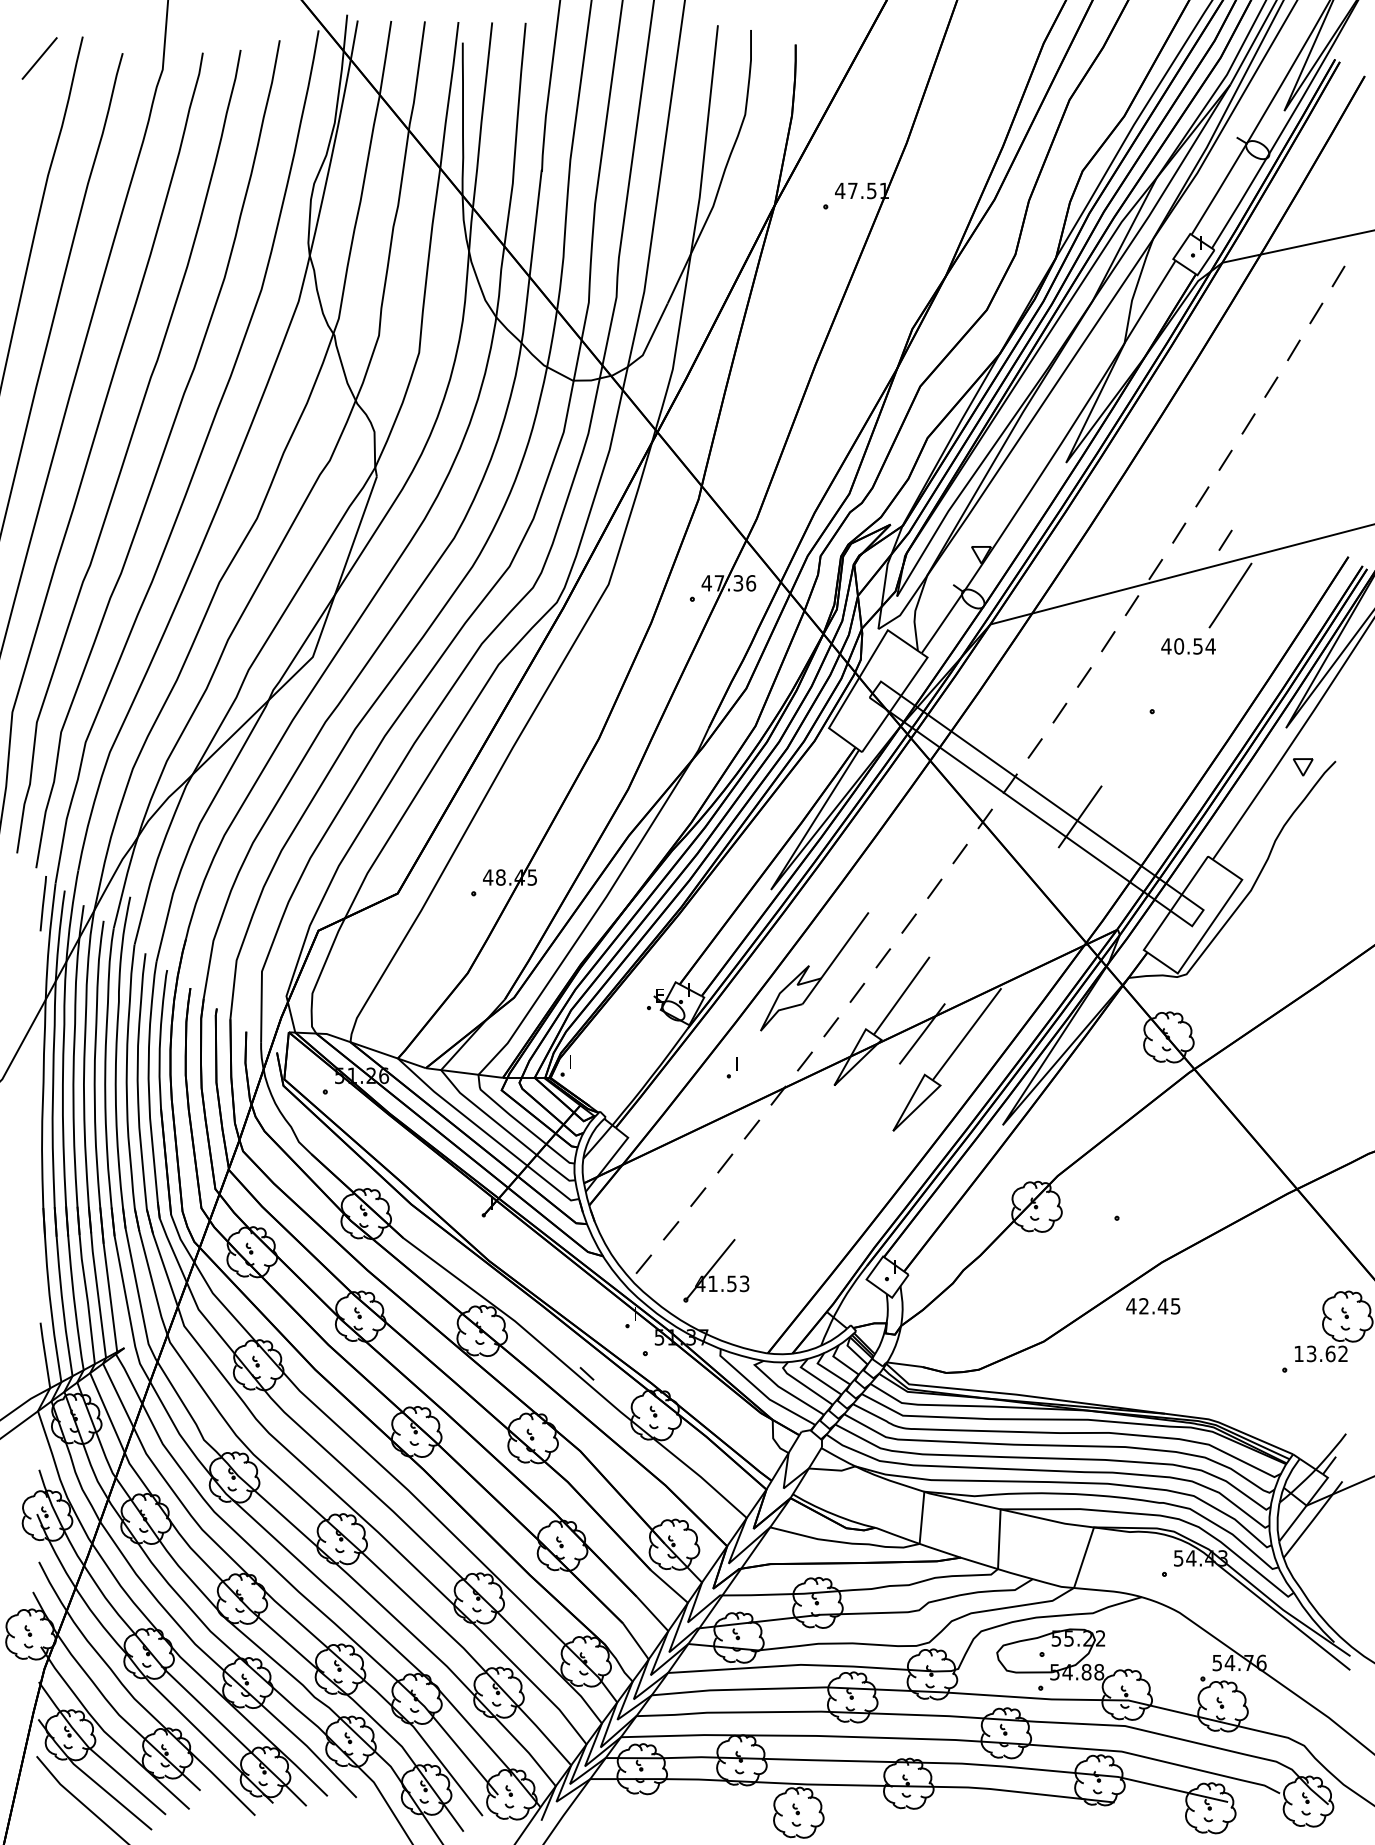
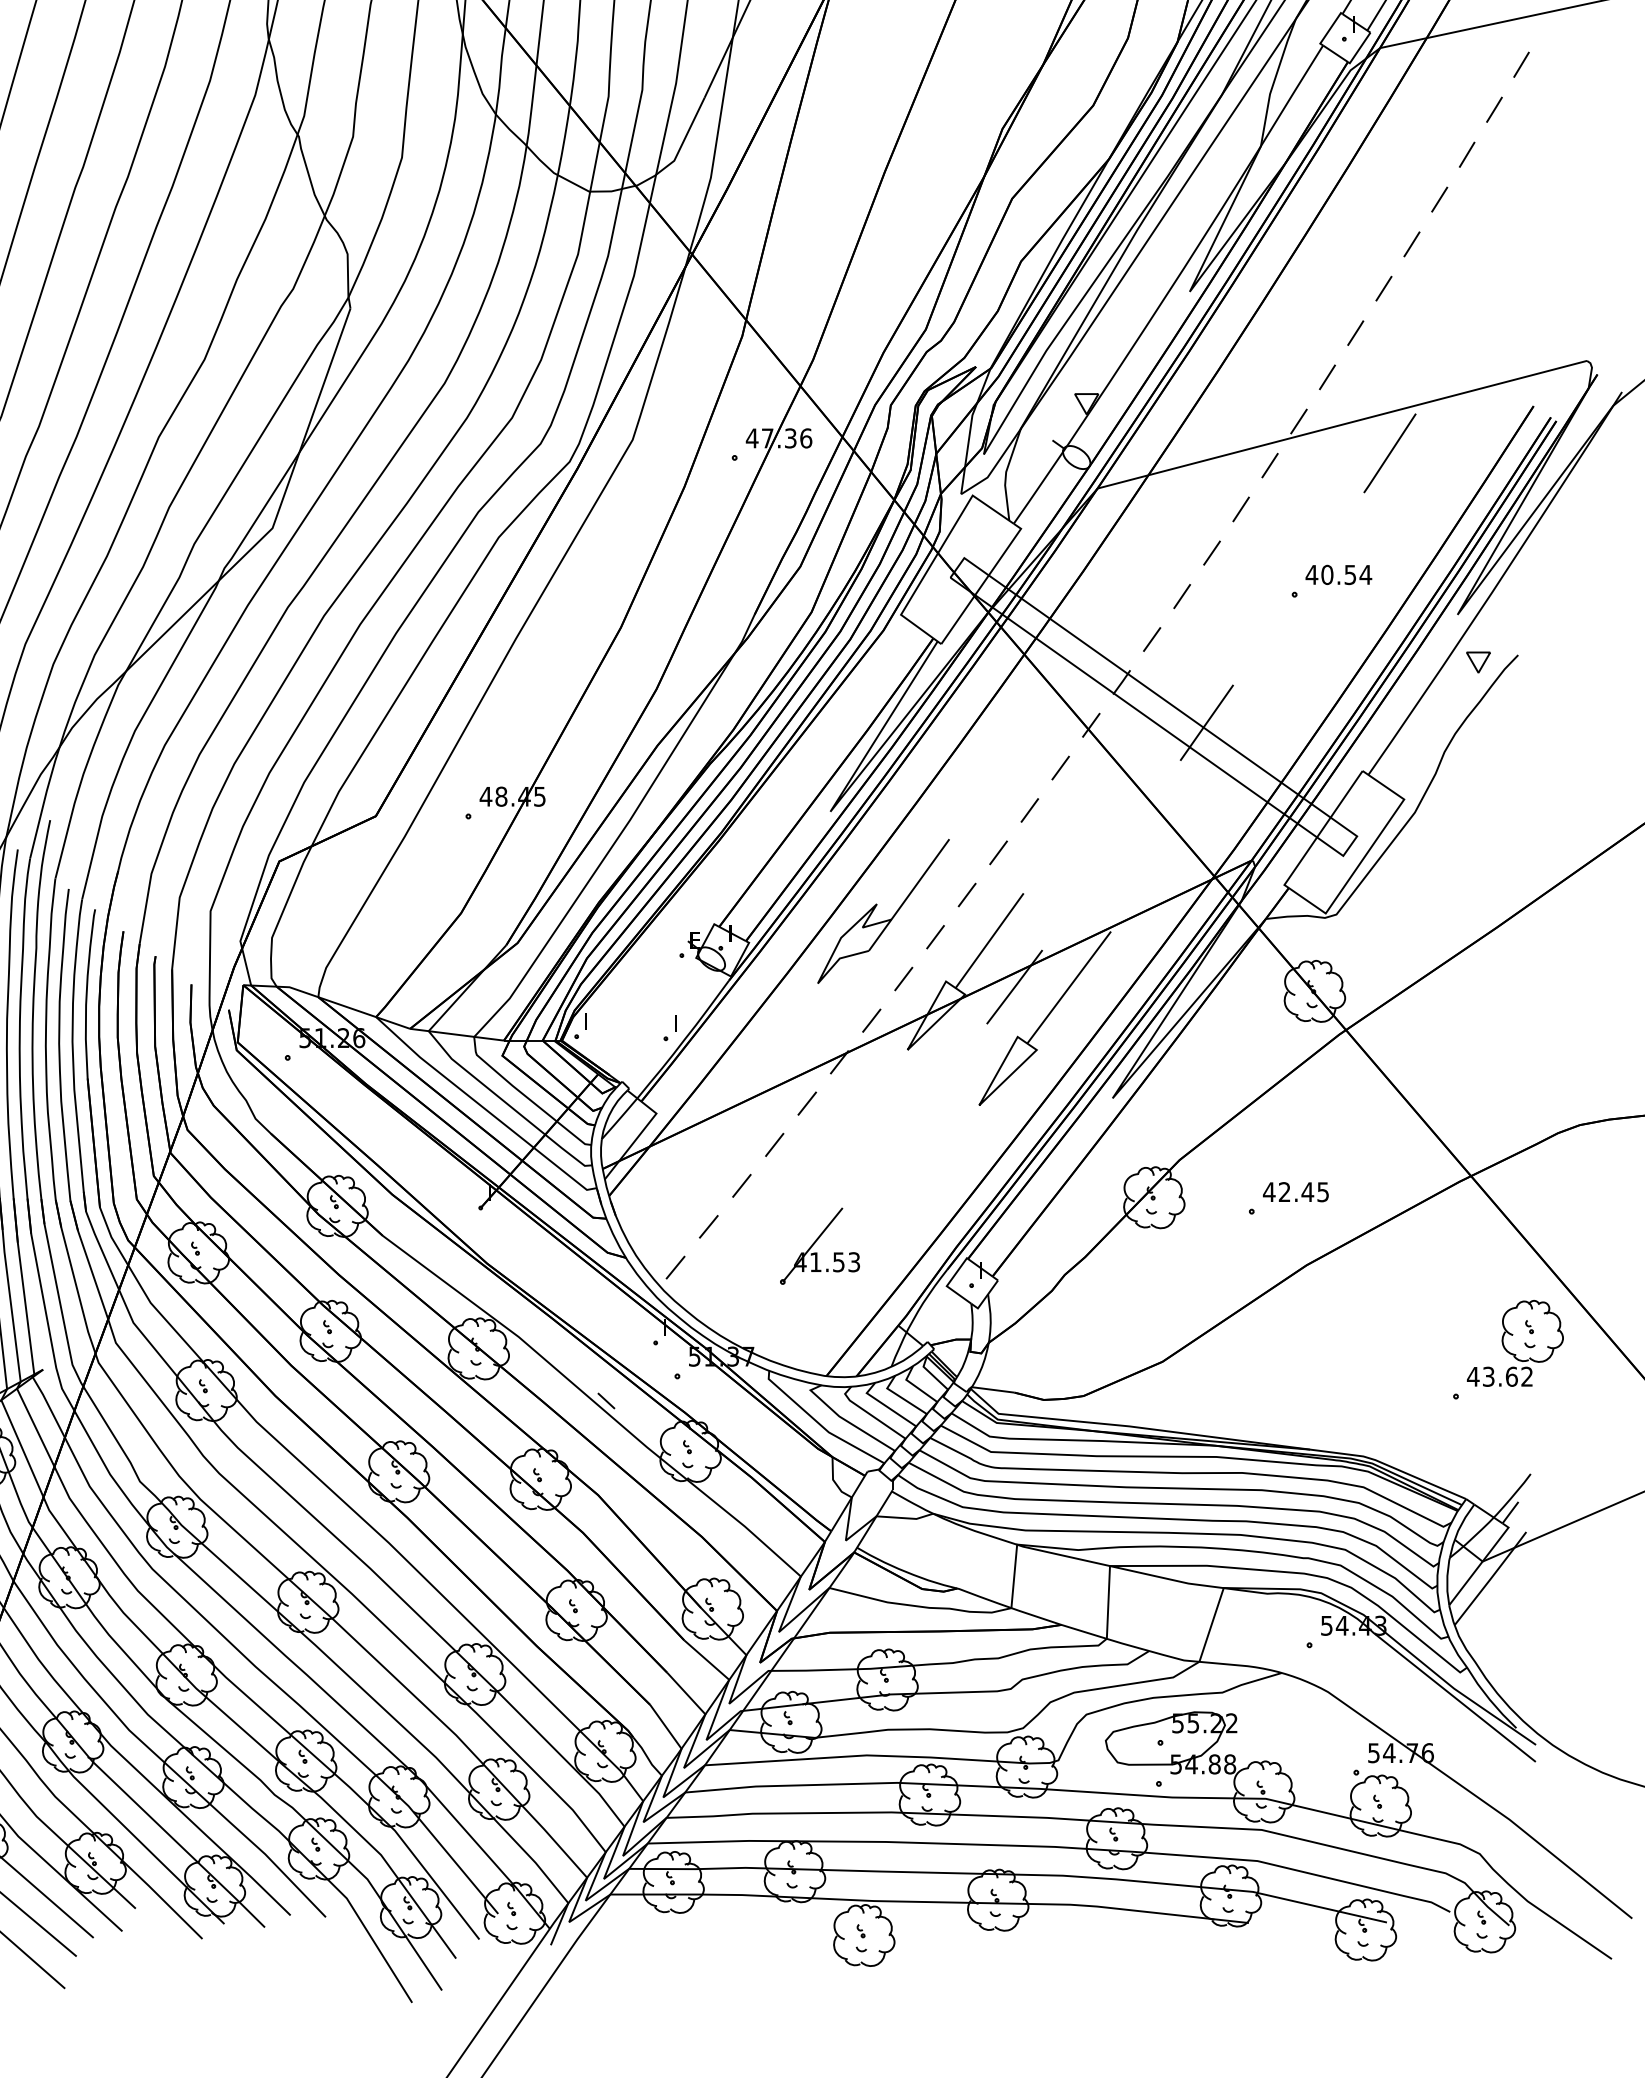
line: (1225, 539) -> (1383, 385), removed
text: (1188, 646) -> (1338, 575), moved
part: (731, 1067) -> (669, 1028), moved
part: (716, 1270) -> (820, 1245), moved
text: (1153, 1306) -> (1296, 1192), moved
text: (1298, 1353) -> (1472, 1376), 13.62 -> 43.62

